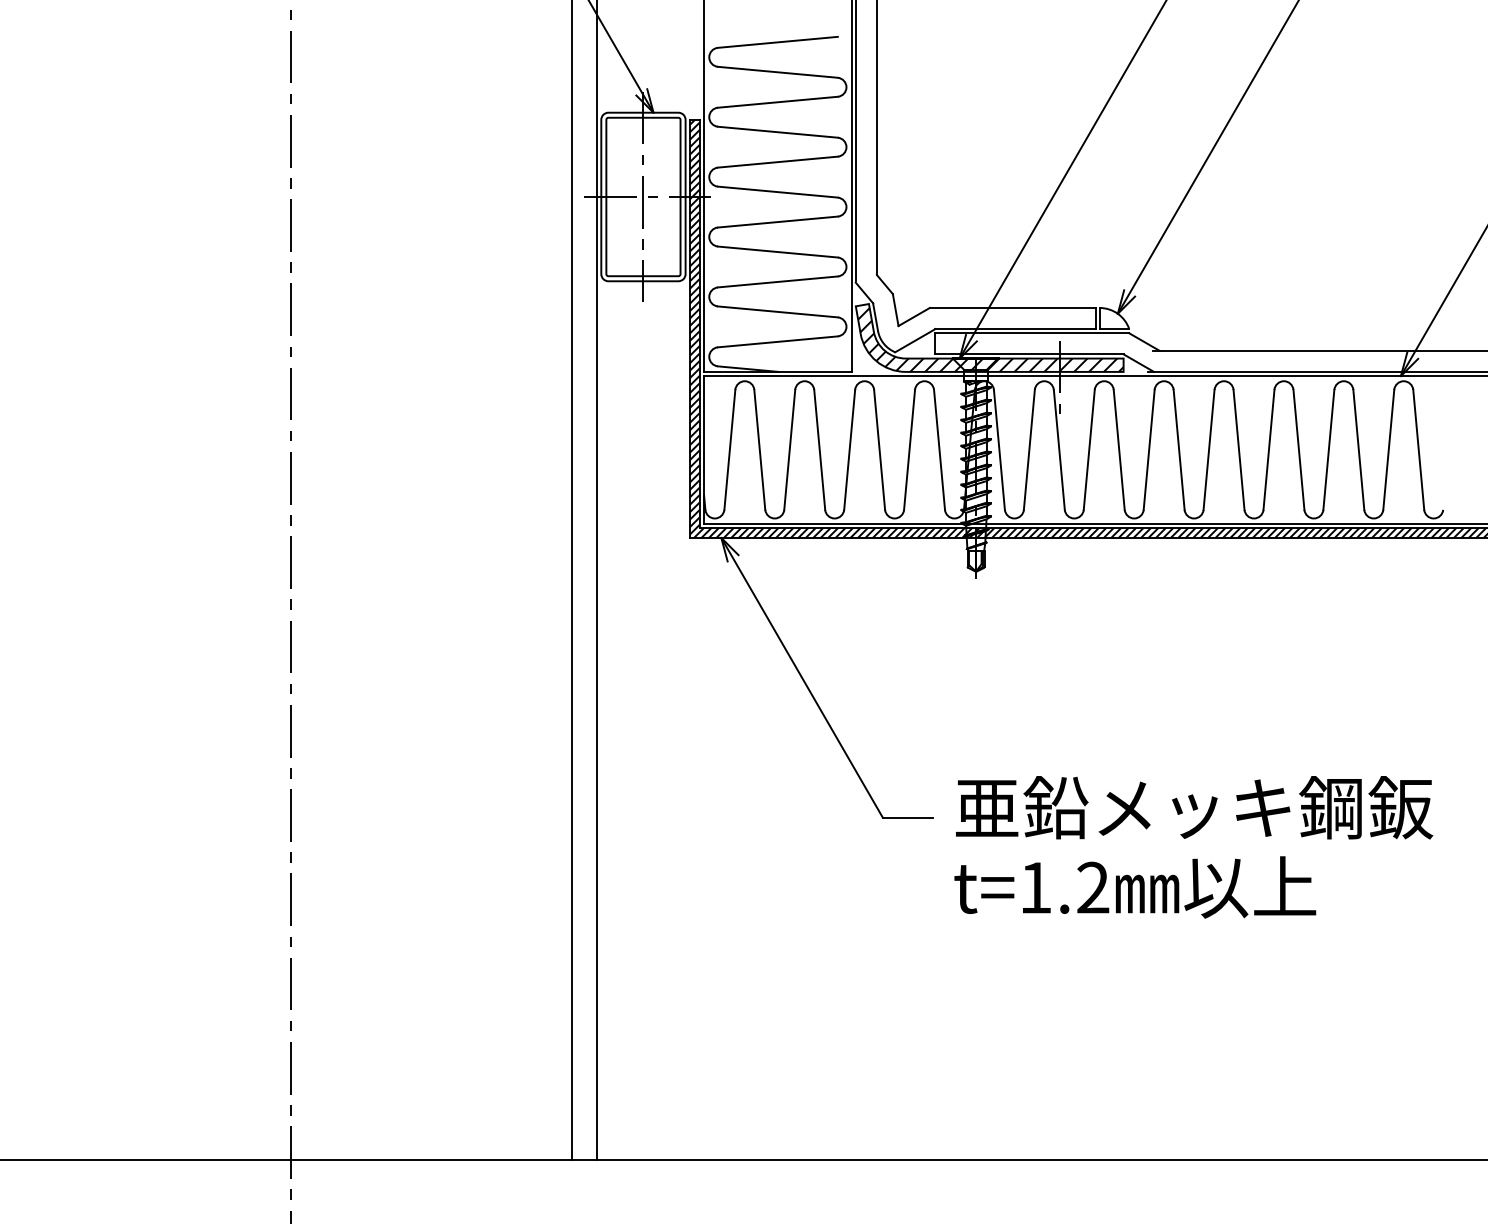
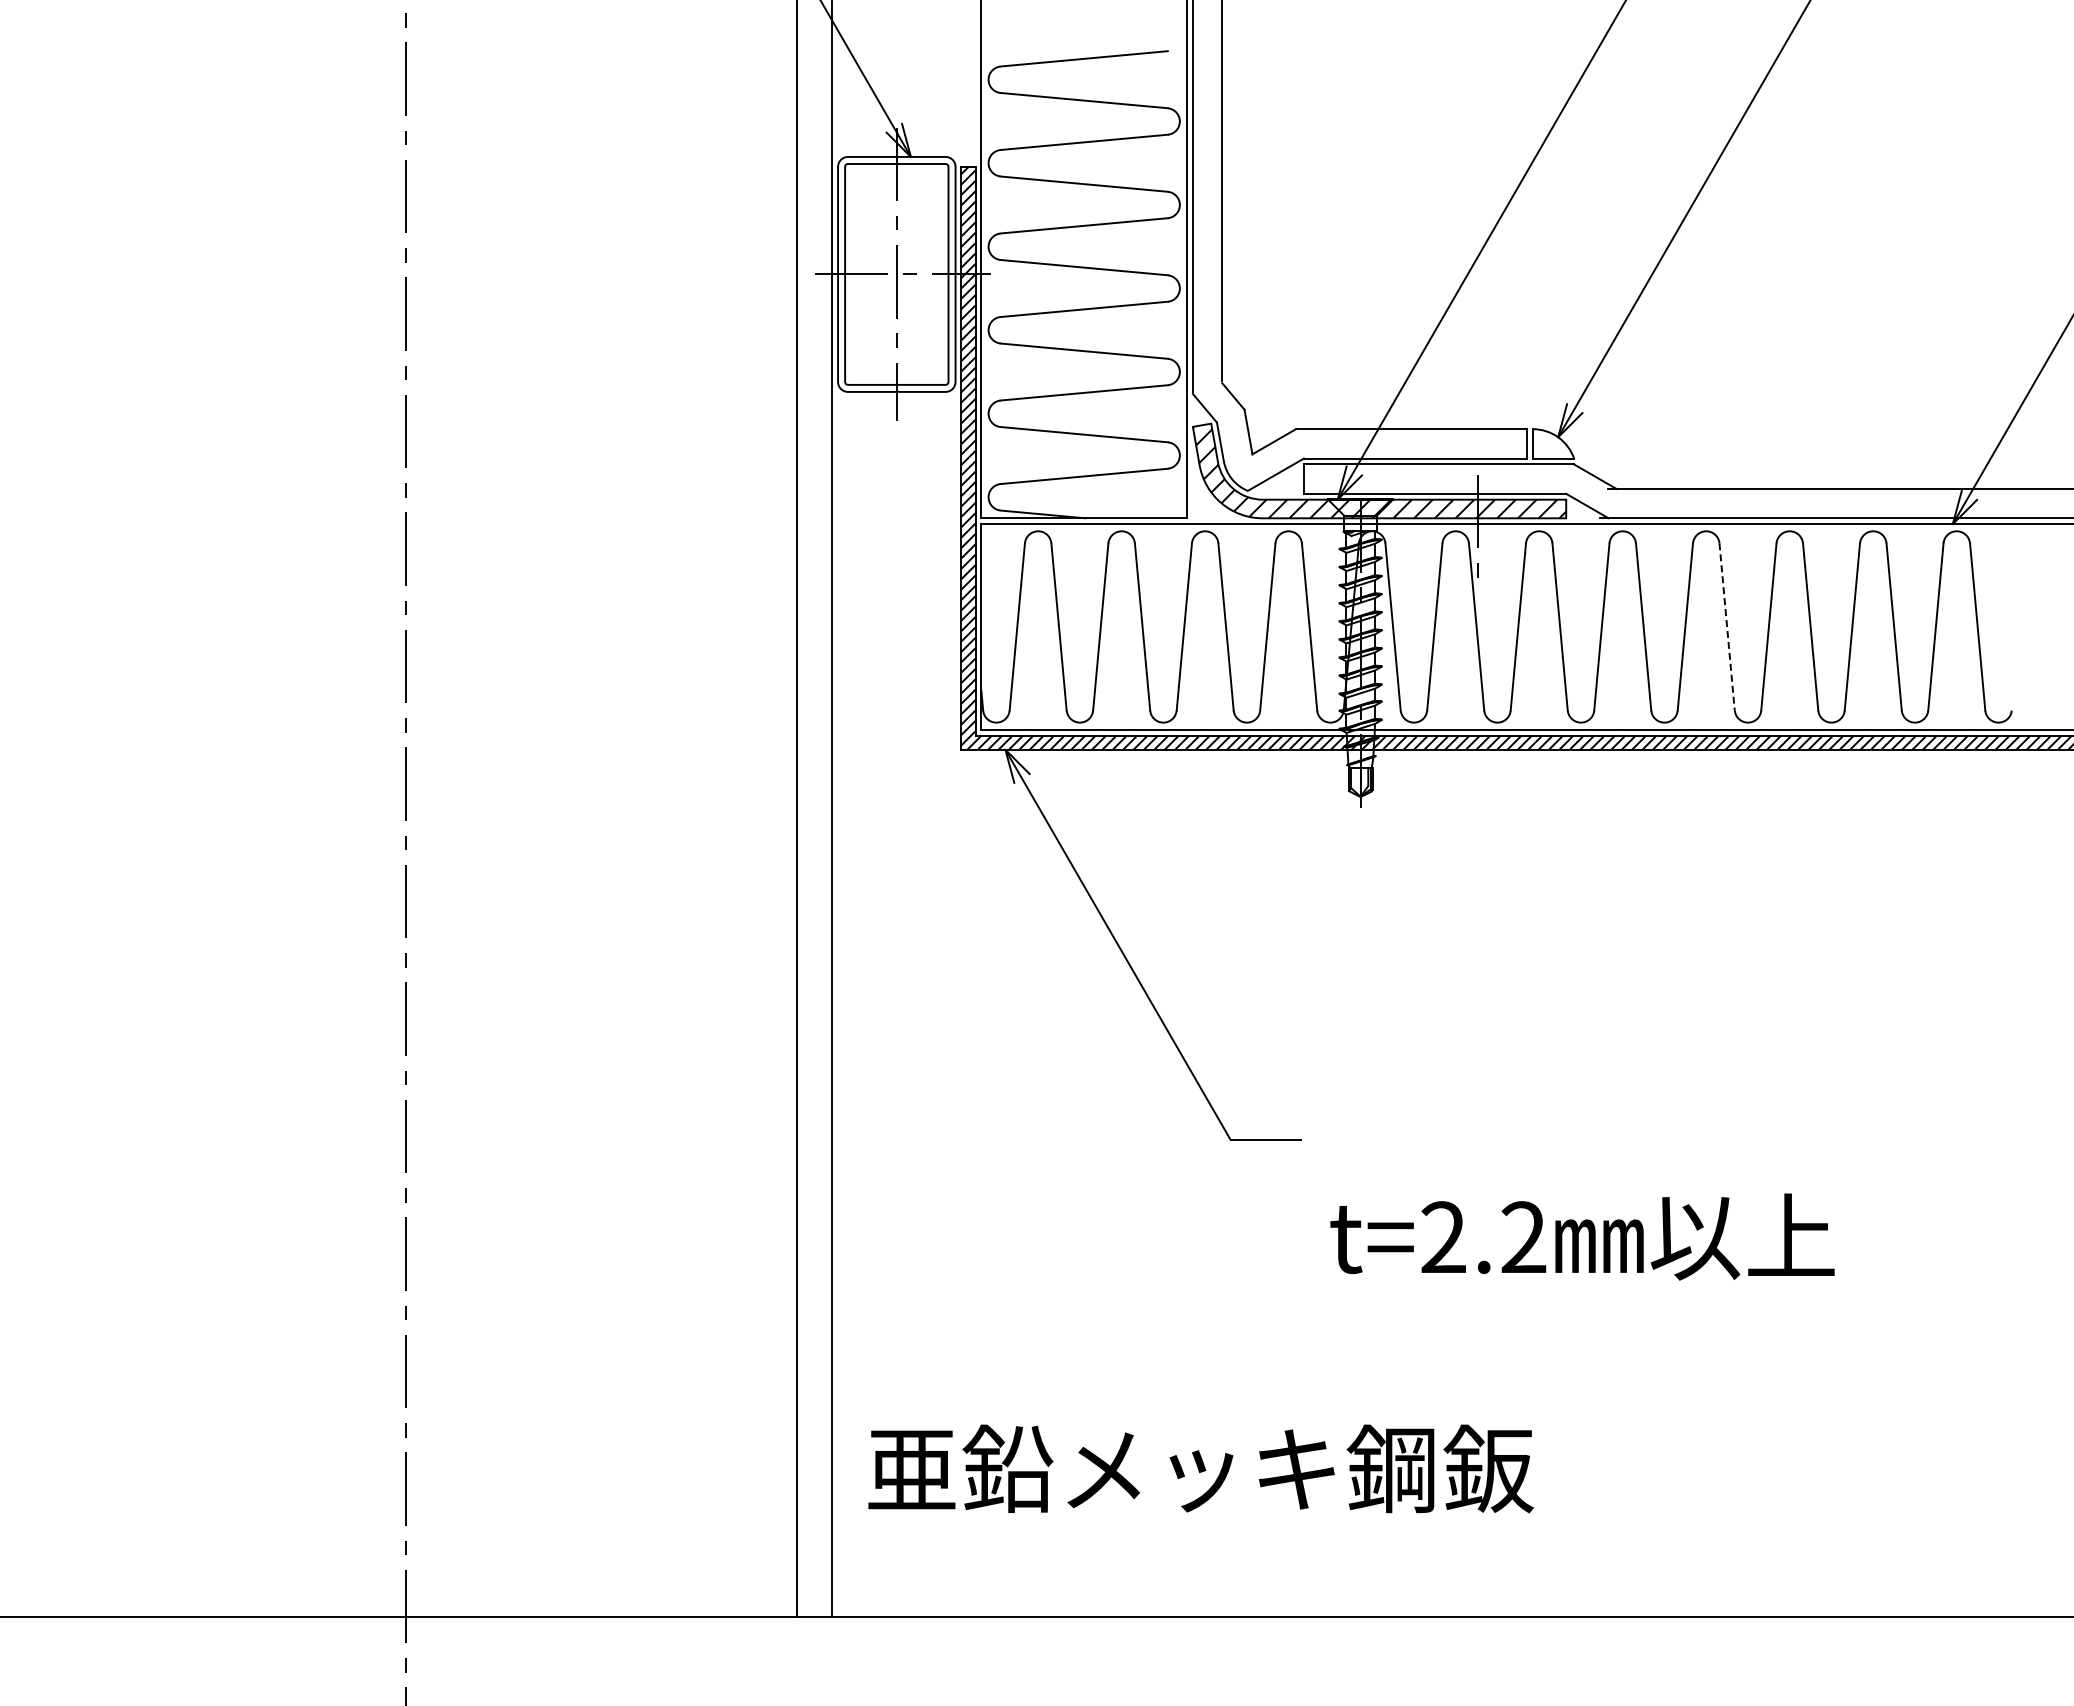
line: (1239, 449) -> (1727, 626), solid -> dashed
text: (1194, 807) -> (1201, 1468), moved
text: (1035, 887) -> (1443, 1236), t=1.2 -> t=2.2

